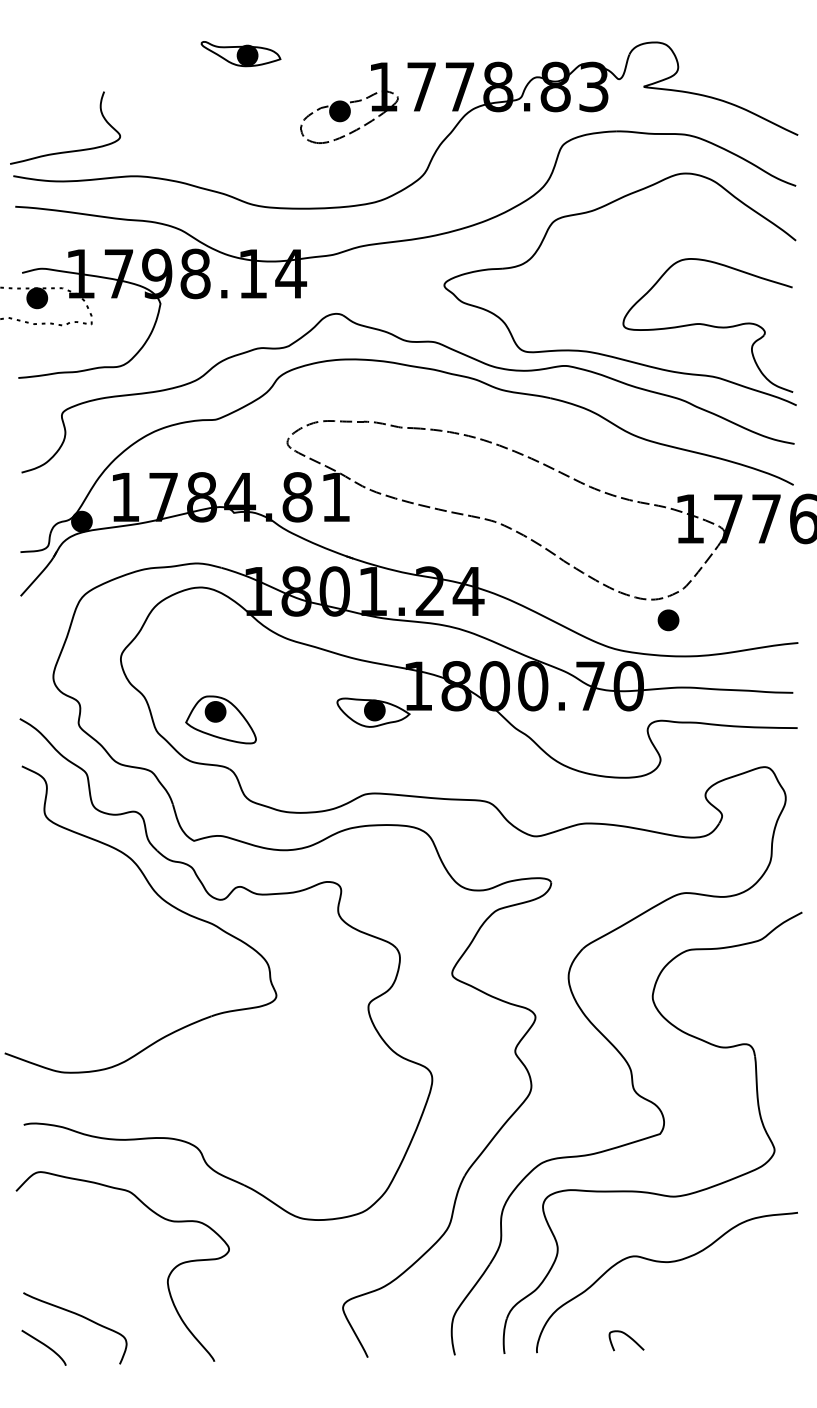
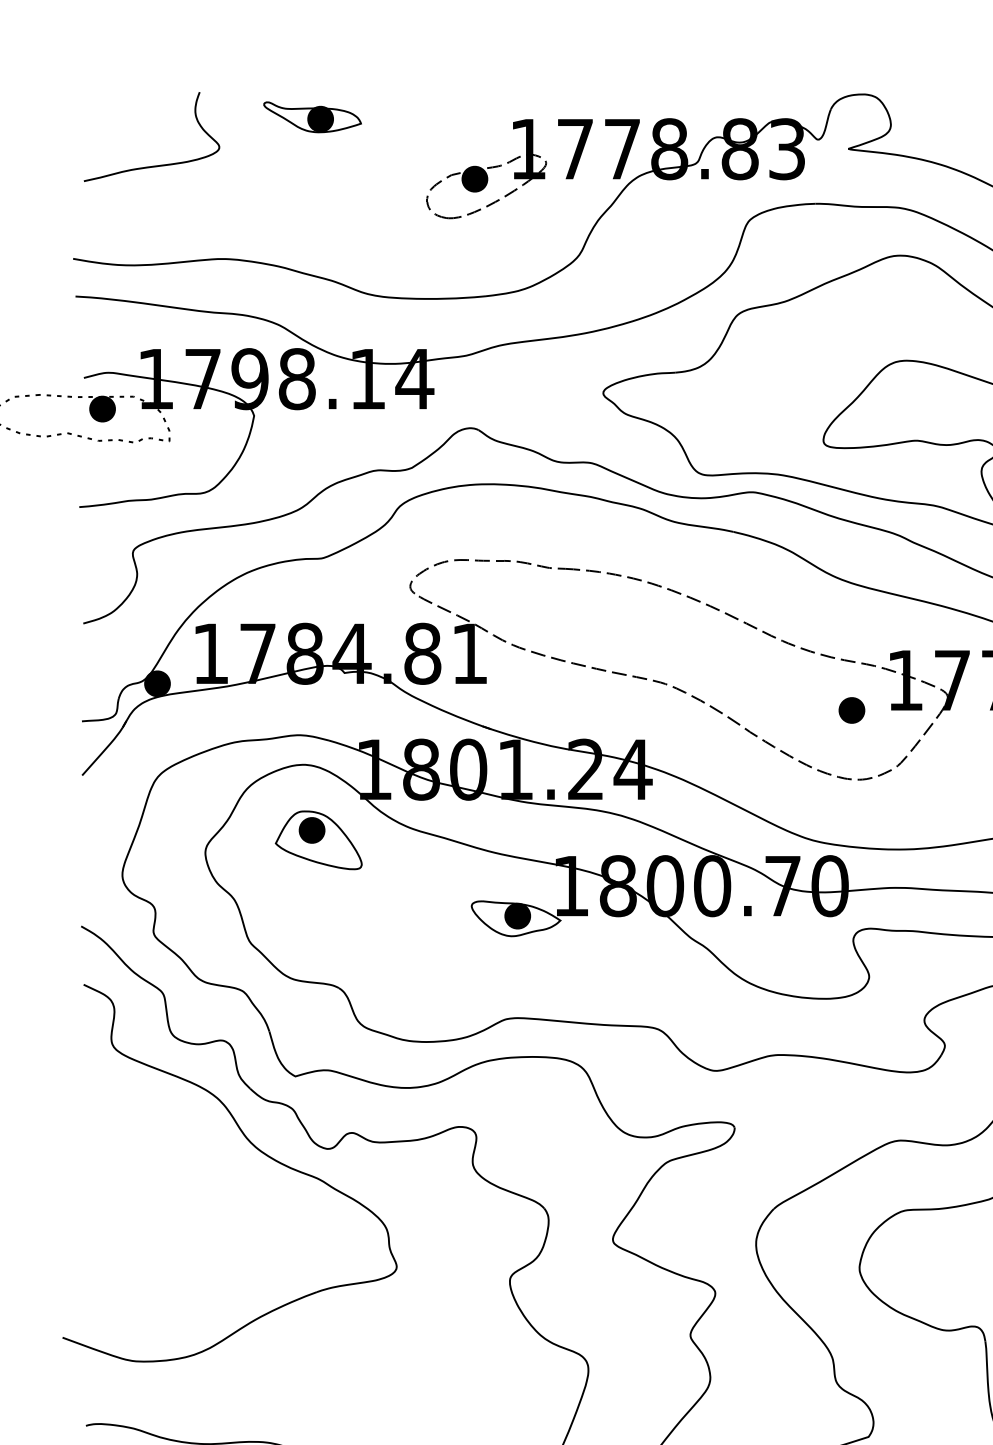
part: (240, 54) -> (311, 117), moved
curve: (69, 150) -> (156, 164), moved
part: (668, 620) -> (851, 710), moved
part: (220, 719) -> (318, 839), moved

